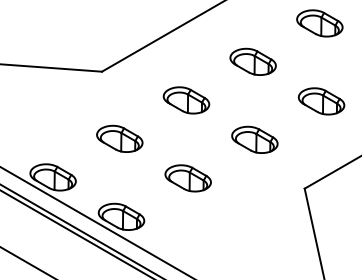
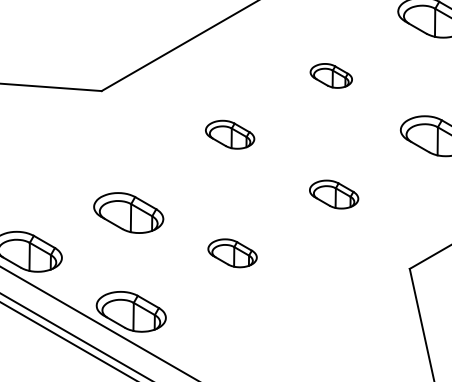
part: (252, 61) -> (330, 75), size x0.6
part: (186, 100) -> (230, 134), size x0.7
part: (119, 138) -> (128, 212), moved
part: (254, 139) -> (333, 194), size x0.7
part: (187, 178) -> (231, 253), size x0.7

